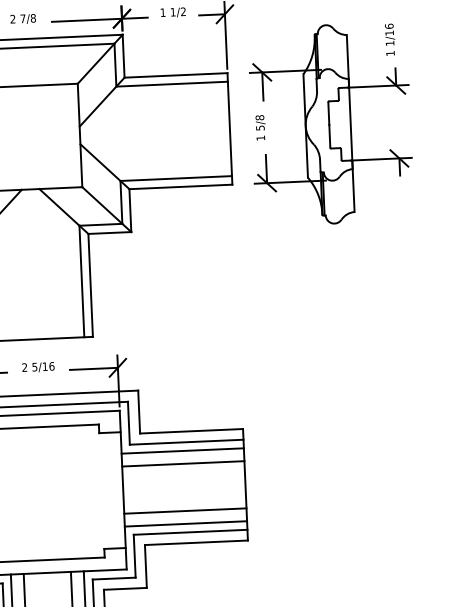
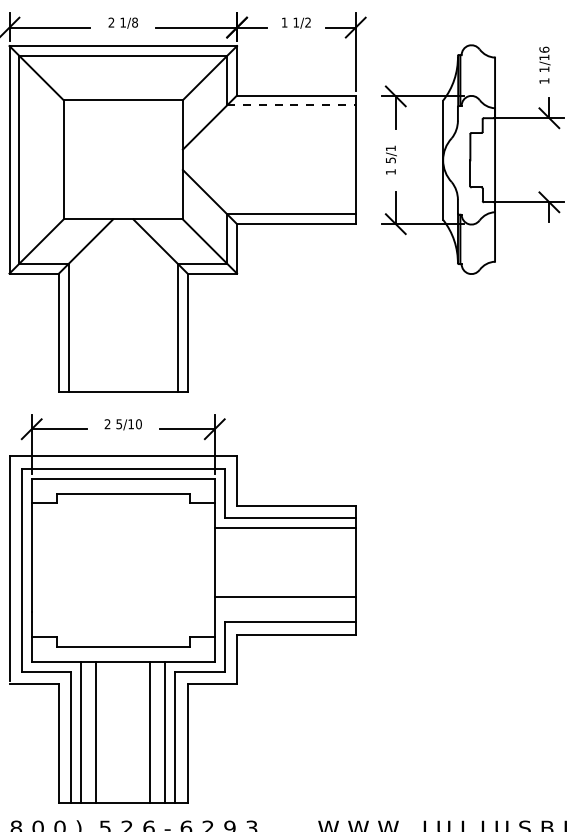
text: (22, 18) -> (122, 22), 7/8 -> 1/8
line: (172, 84) -> (291, 105), solid -> dashed
text: (259, 117) -> (390, 148), 5/8 -> 5/1
text: (51, 365) -> (138, 423), 5/16 -> 5/10
line: (182, 464) -> (284, 543), removed
line: (185, 524) -> (284, 612), removed

